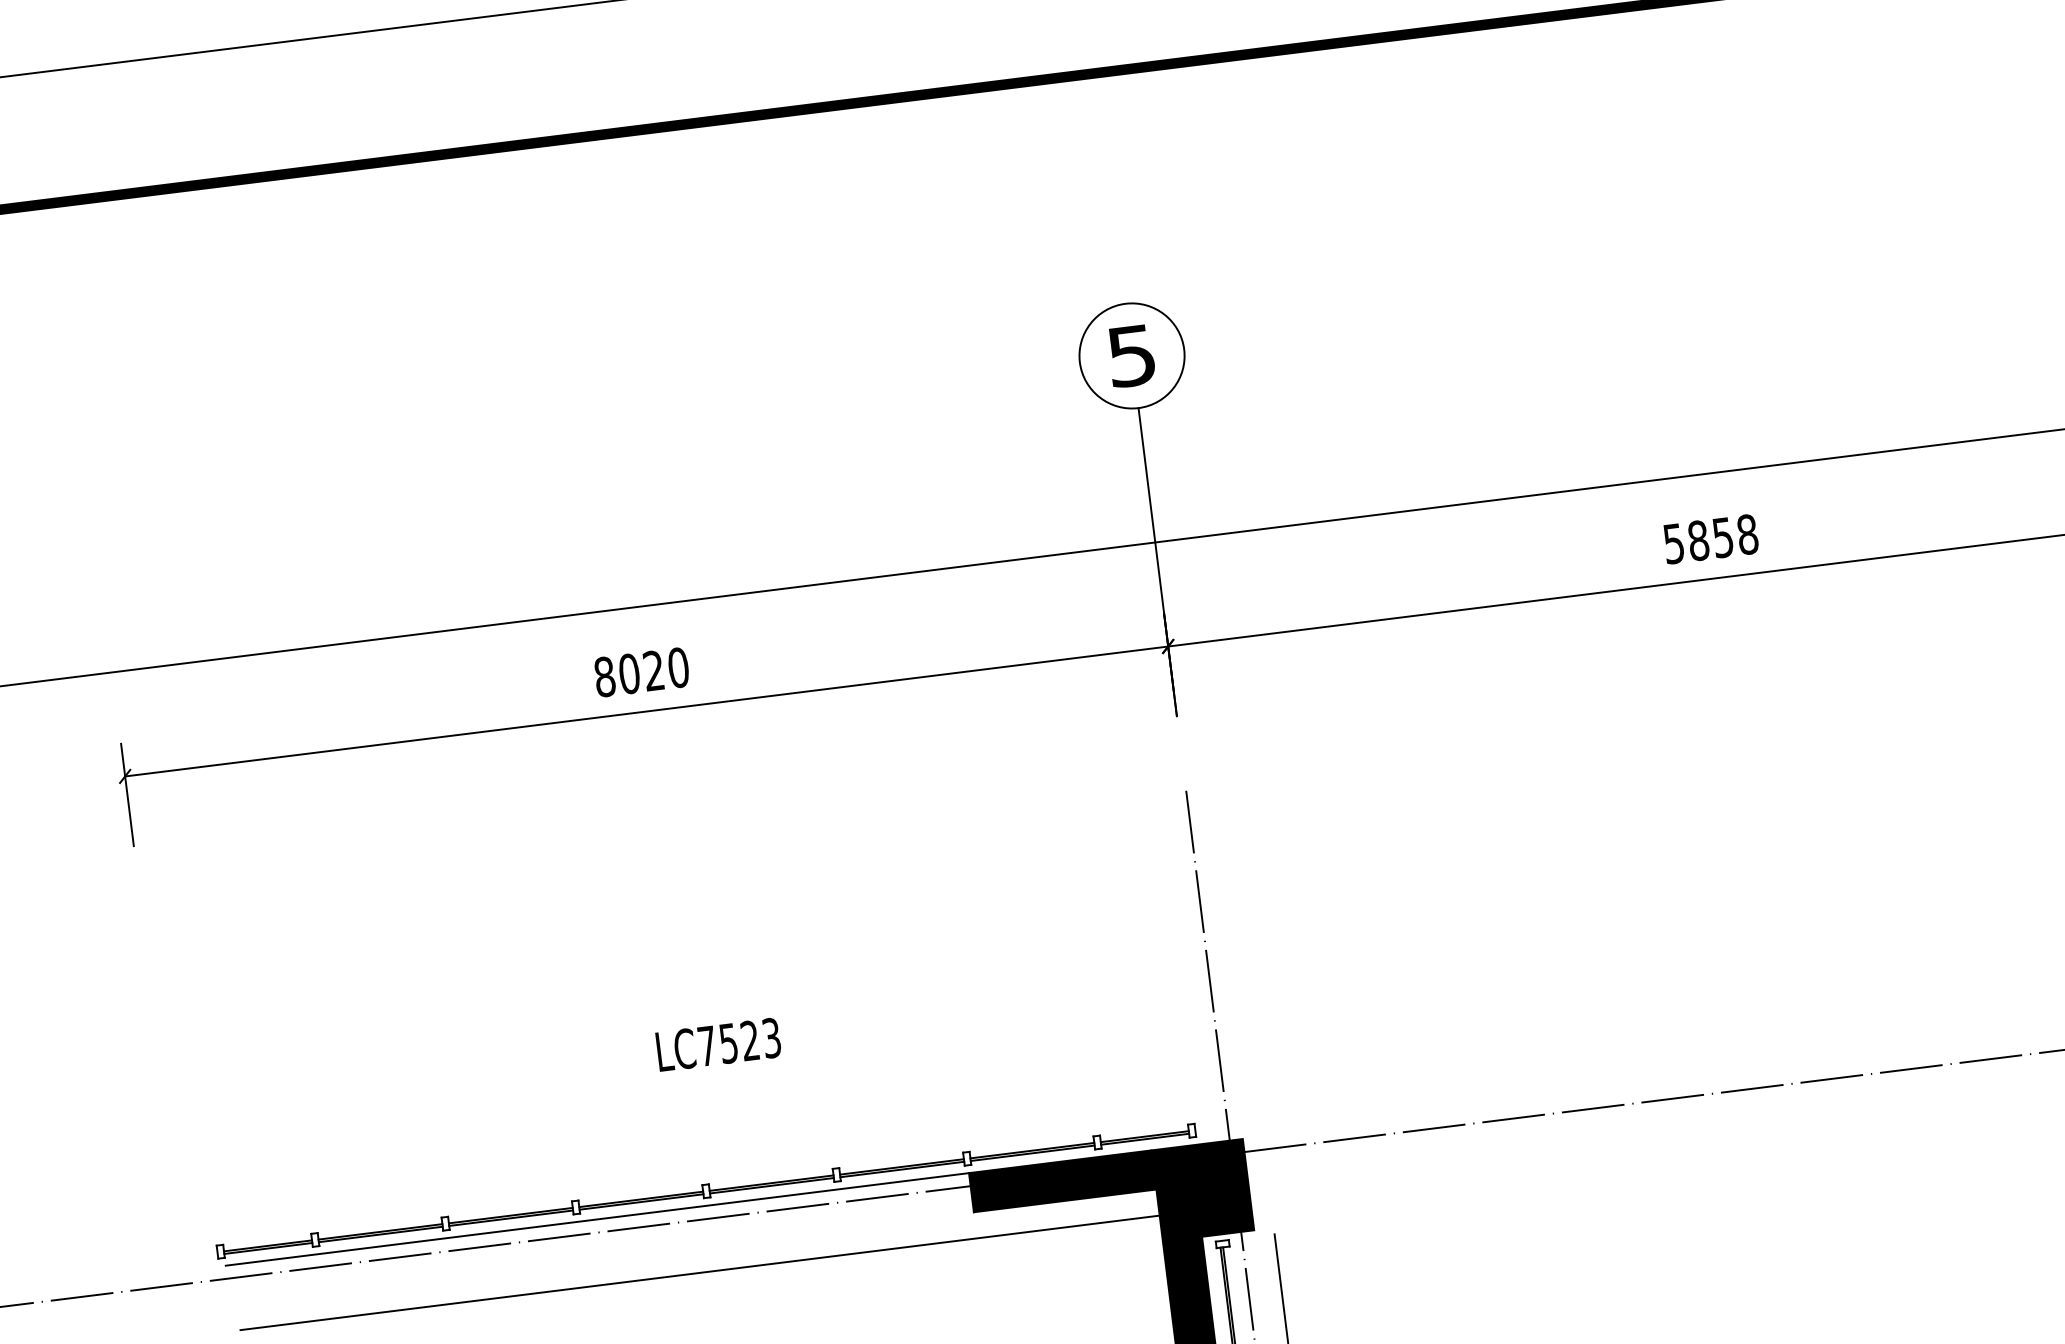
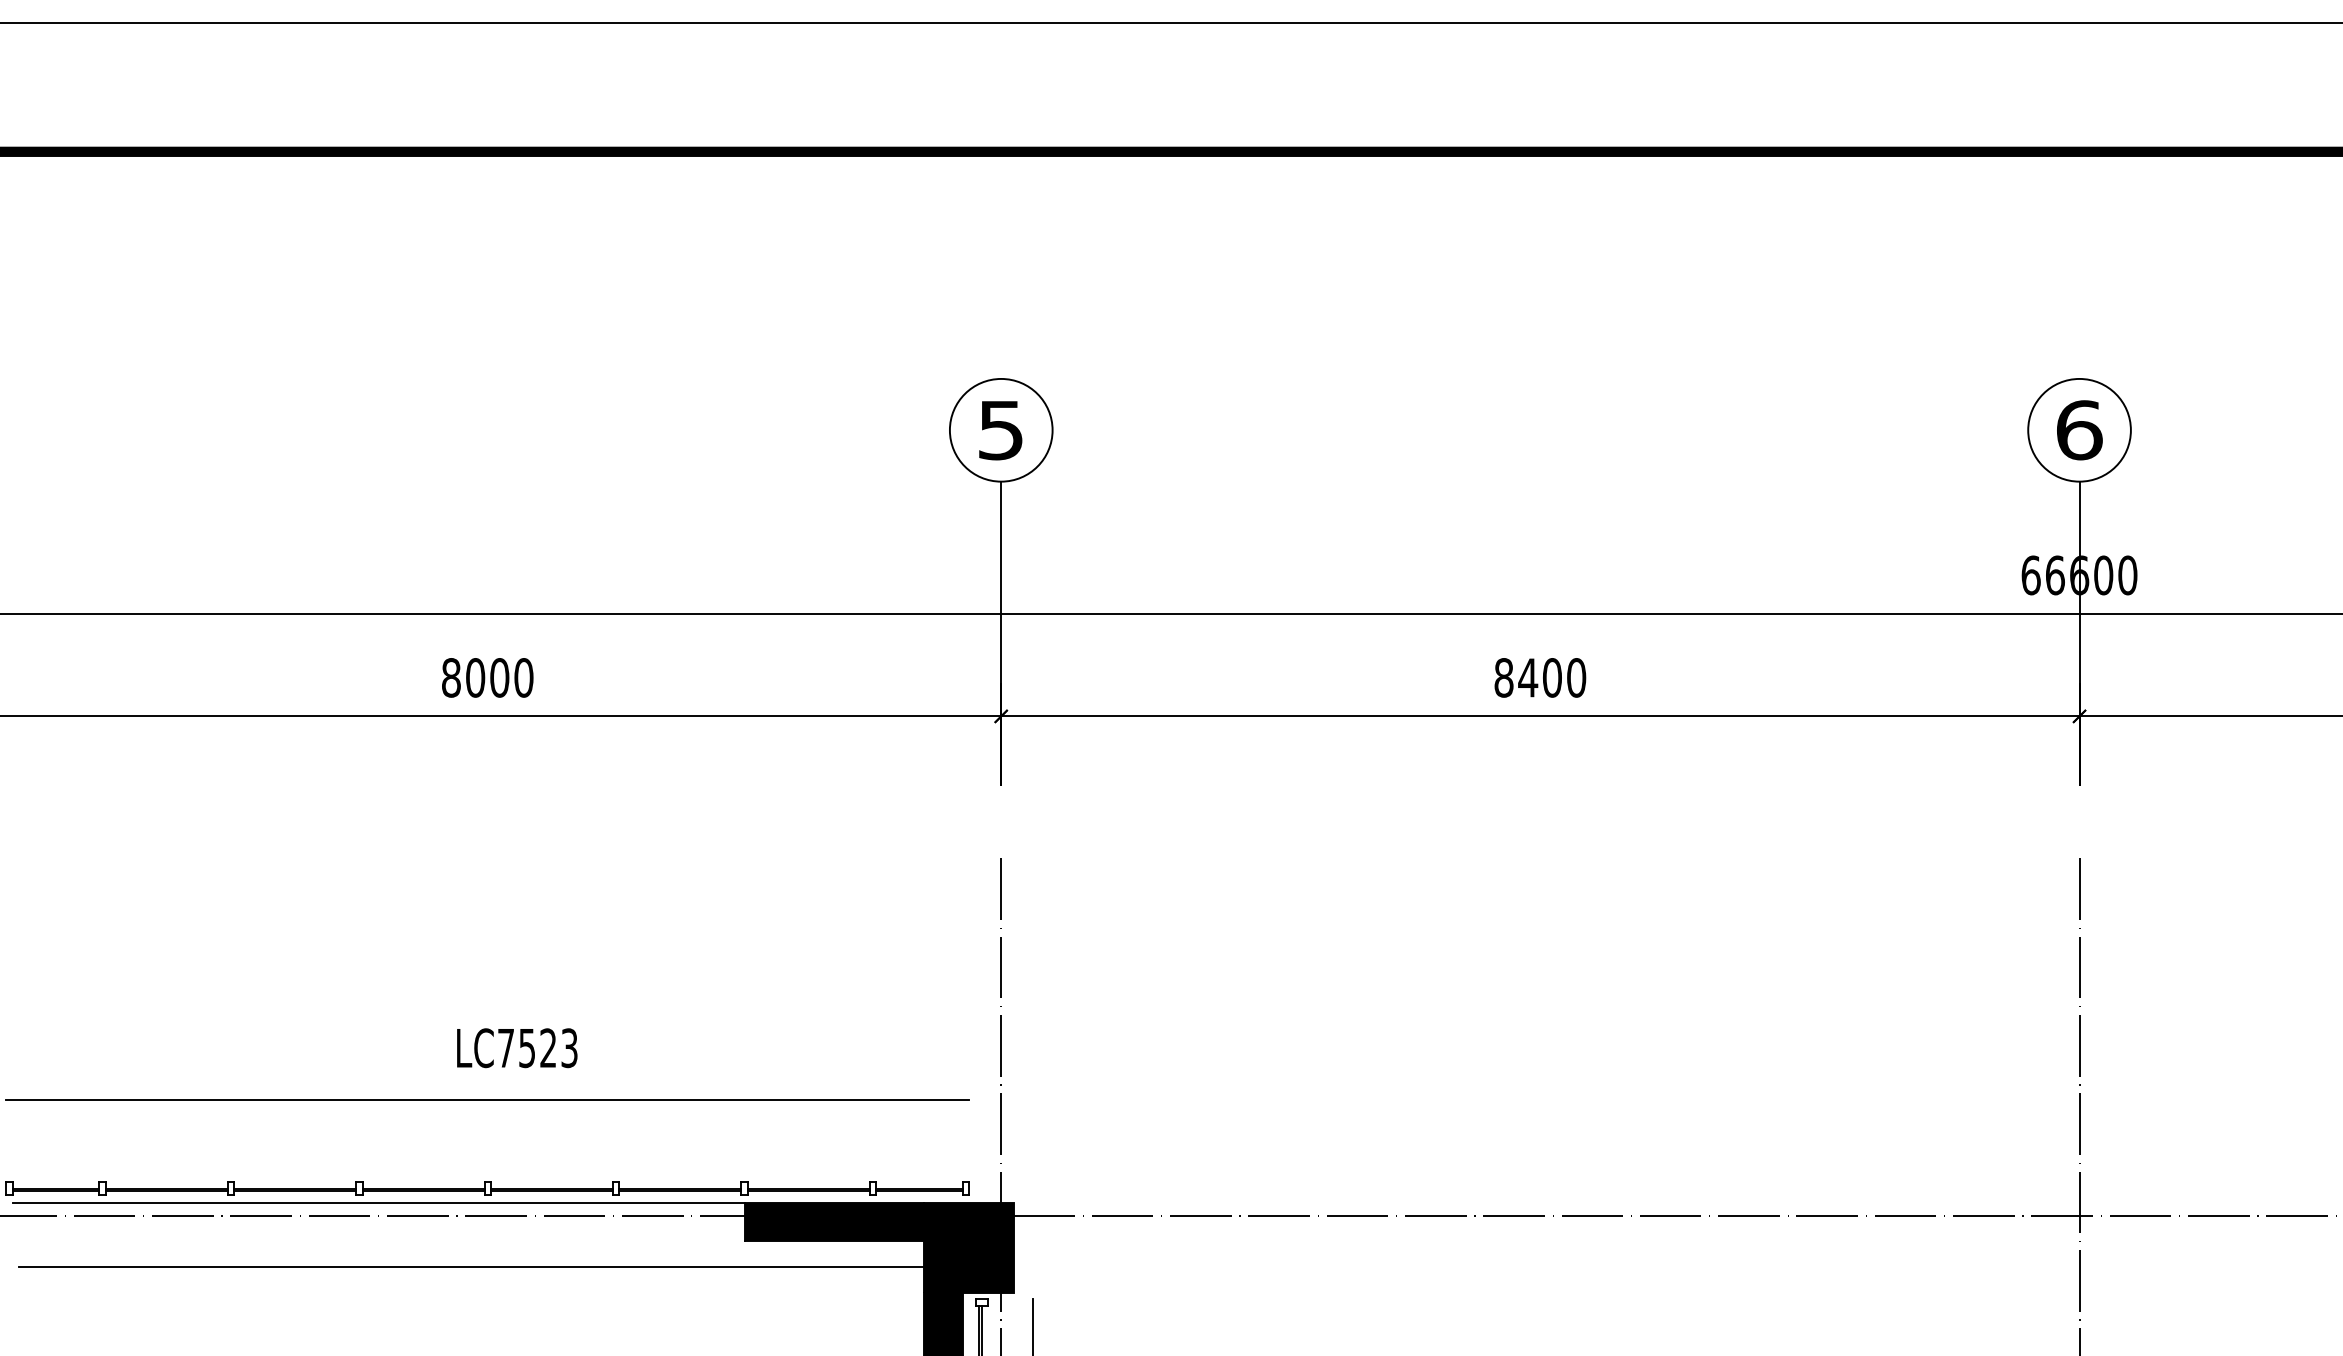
text: (1711, 538) -> (1540, 677), 5858 -> 8400
text: (653, 670) -> (499, 677), 8020 -> 8000
line: (695, 1101) -> (487, 1100), added

